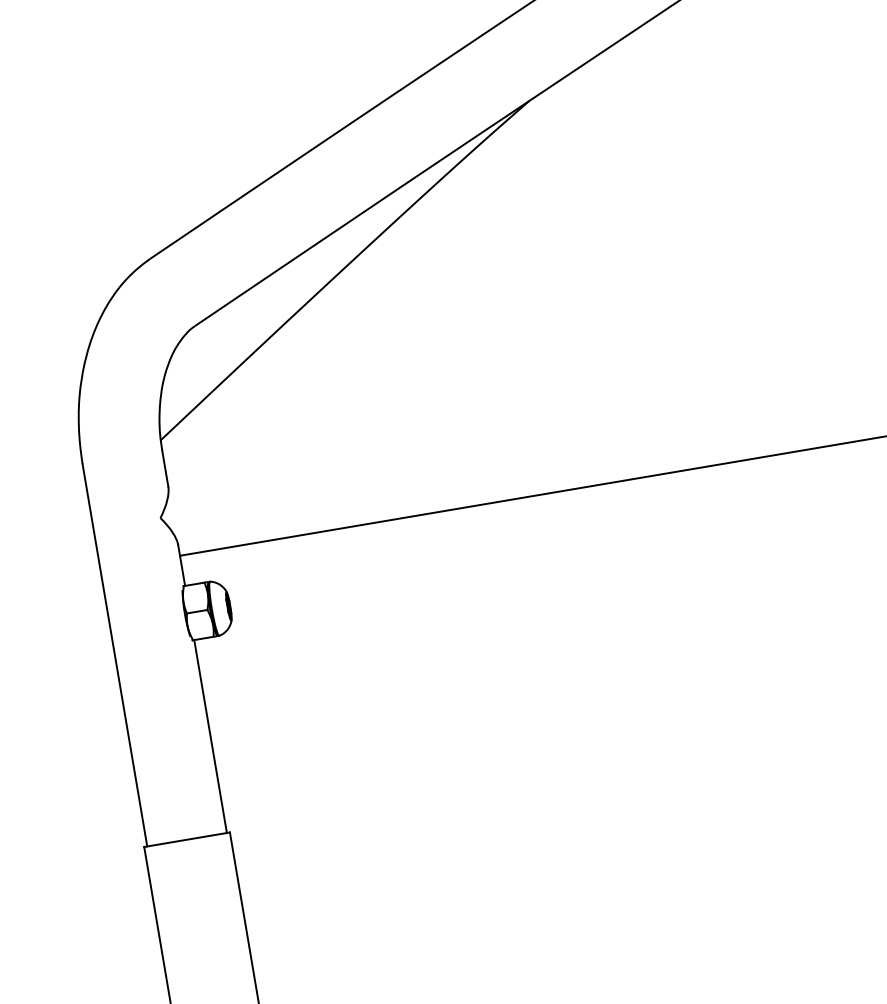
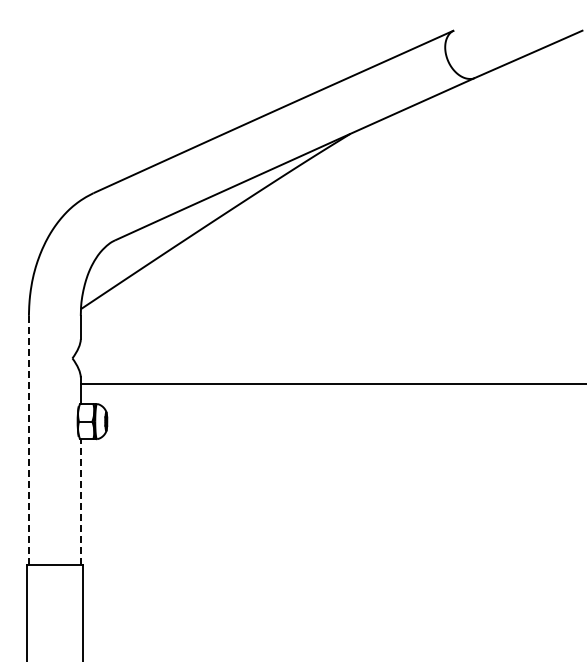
line: (114, 655) -> (28, 440), solid -> dashed
line: (210, 737) -> (80, 502), solid -> dashed

